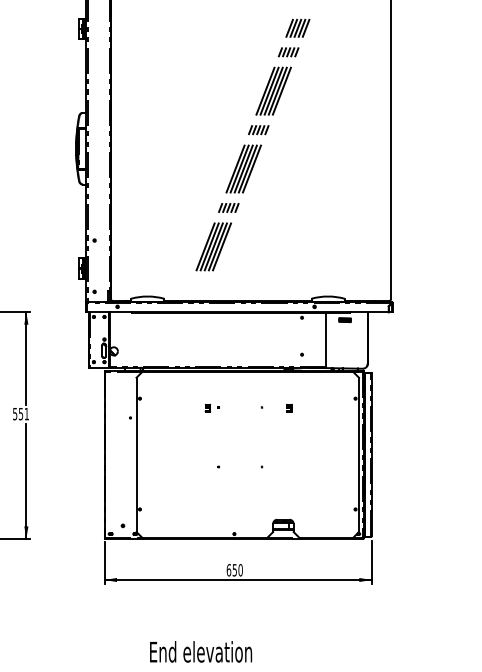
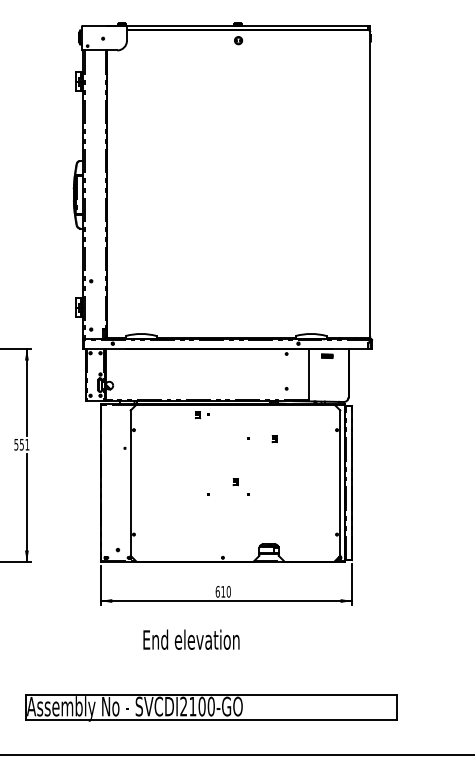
part: (253, 145) -> (240, 191), removed
part: (212, 408) -> (202, 415), moved
part: (247, 454) -> (235, 482), added
text: (235, 569) -> (223, 591), 650 -> 610
text: (201, 651) -> (191, 639), moved

